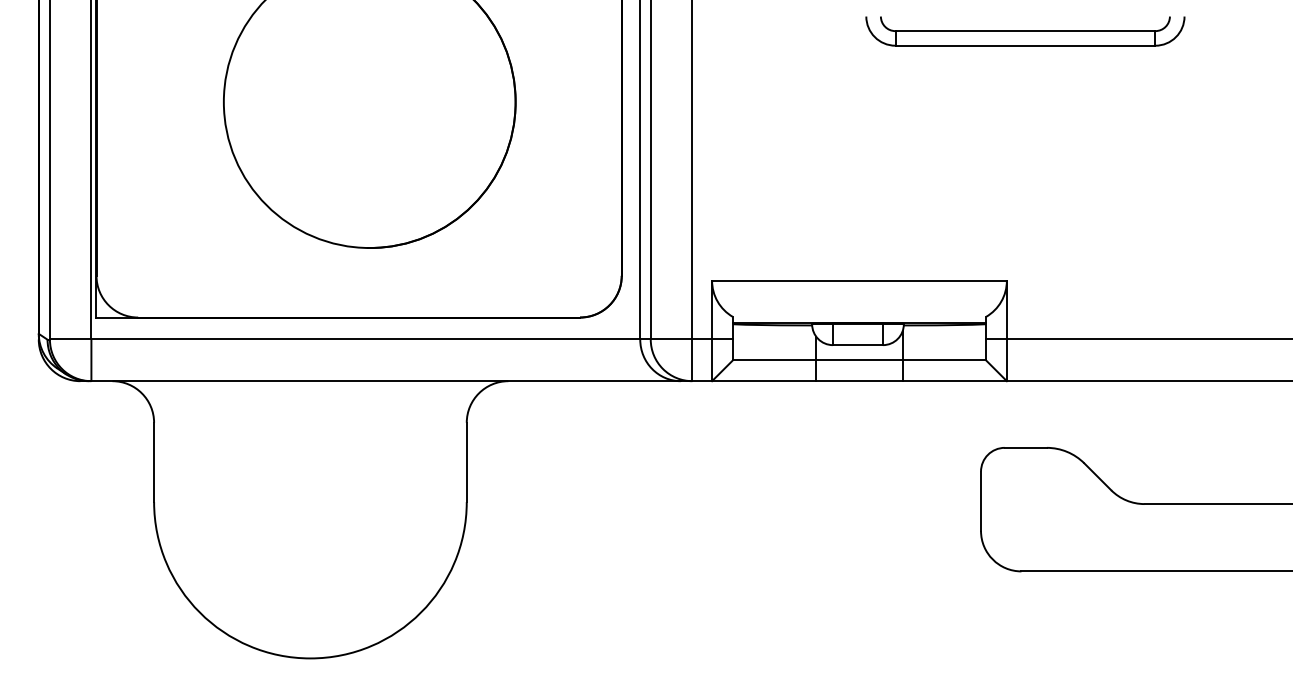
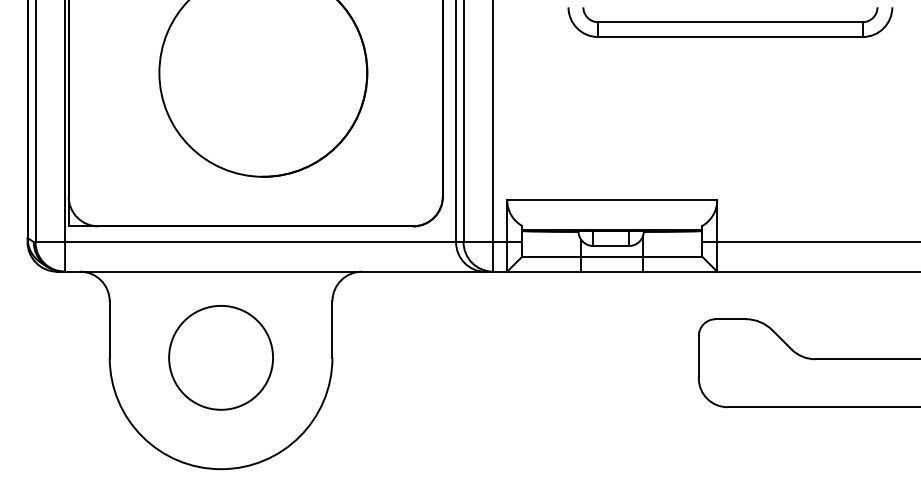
part: (1025, 31) -> (730, 22), size x1.43
circle: (310, 501) -> (221, 357), added

